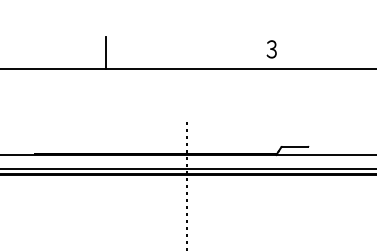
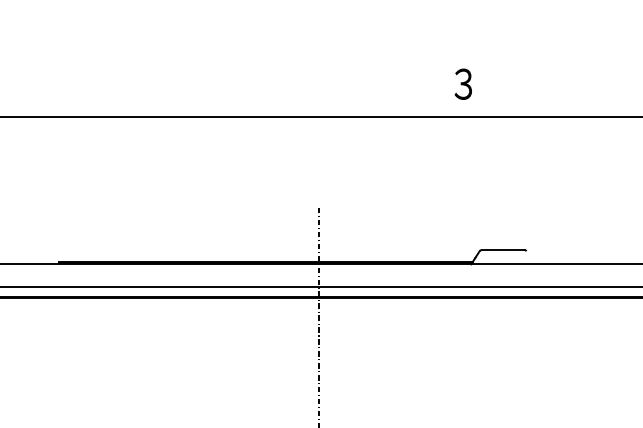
line: (105, 52) -> (180, 89), removed

